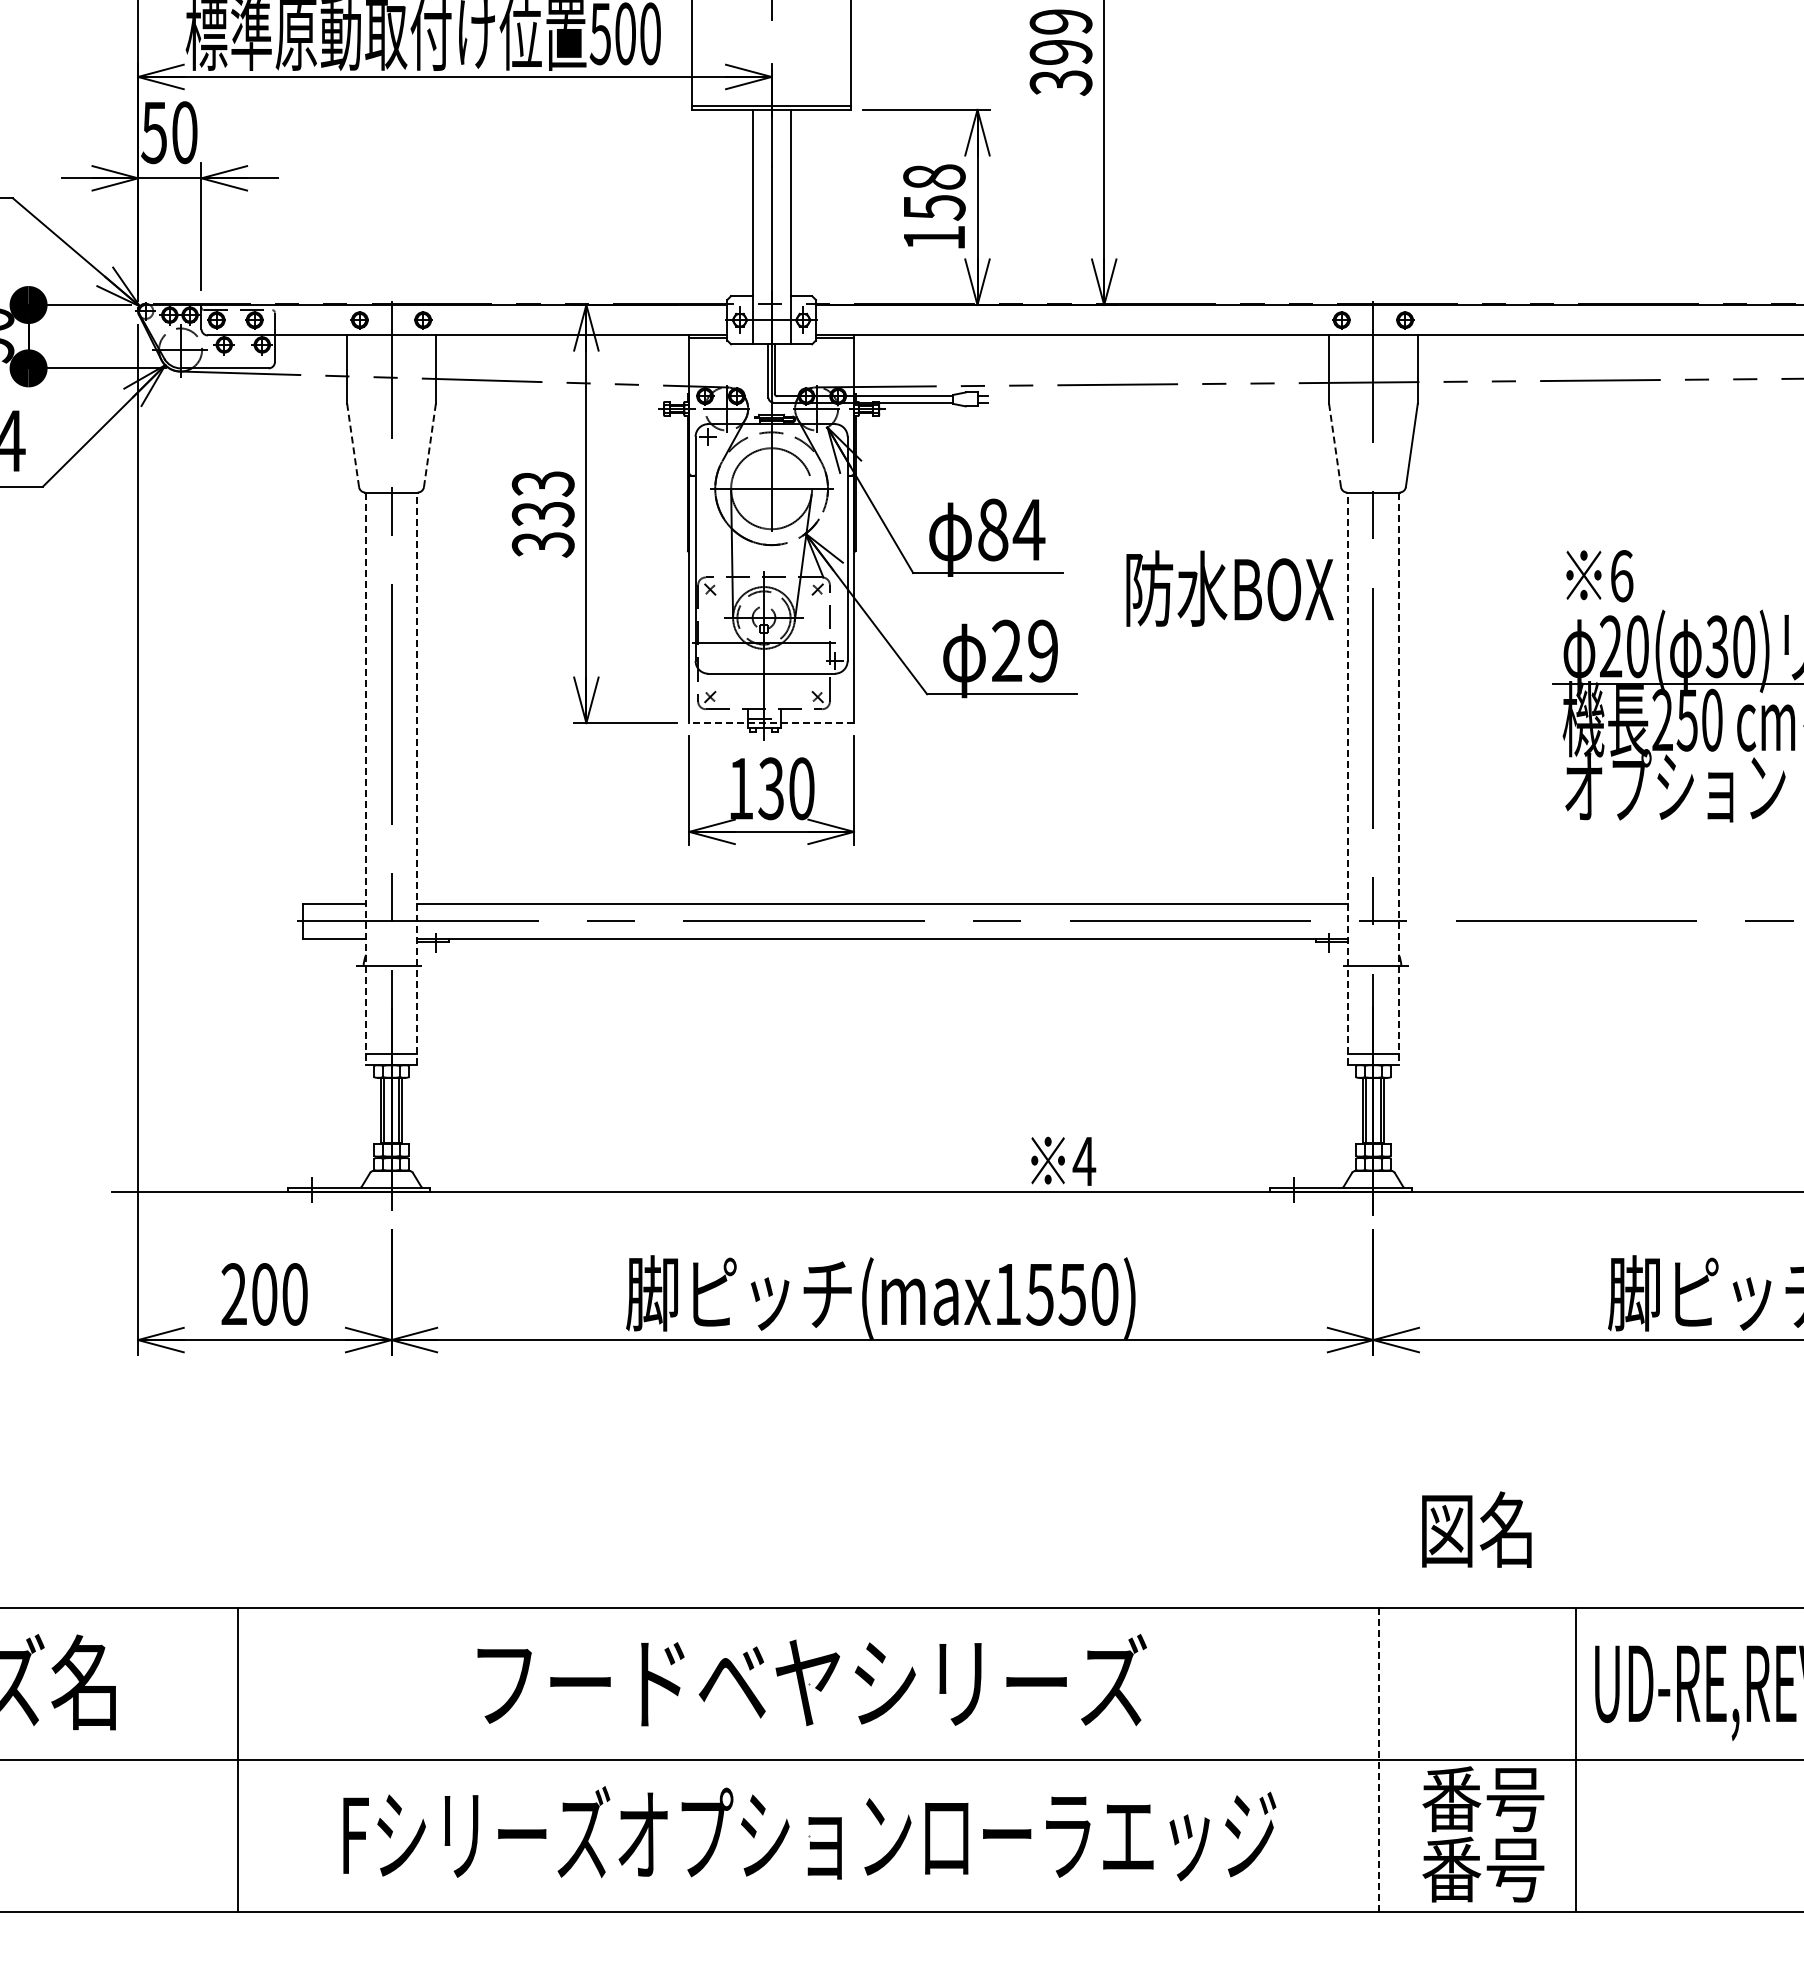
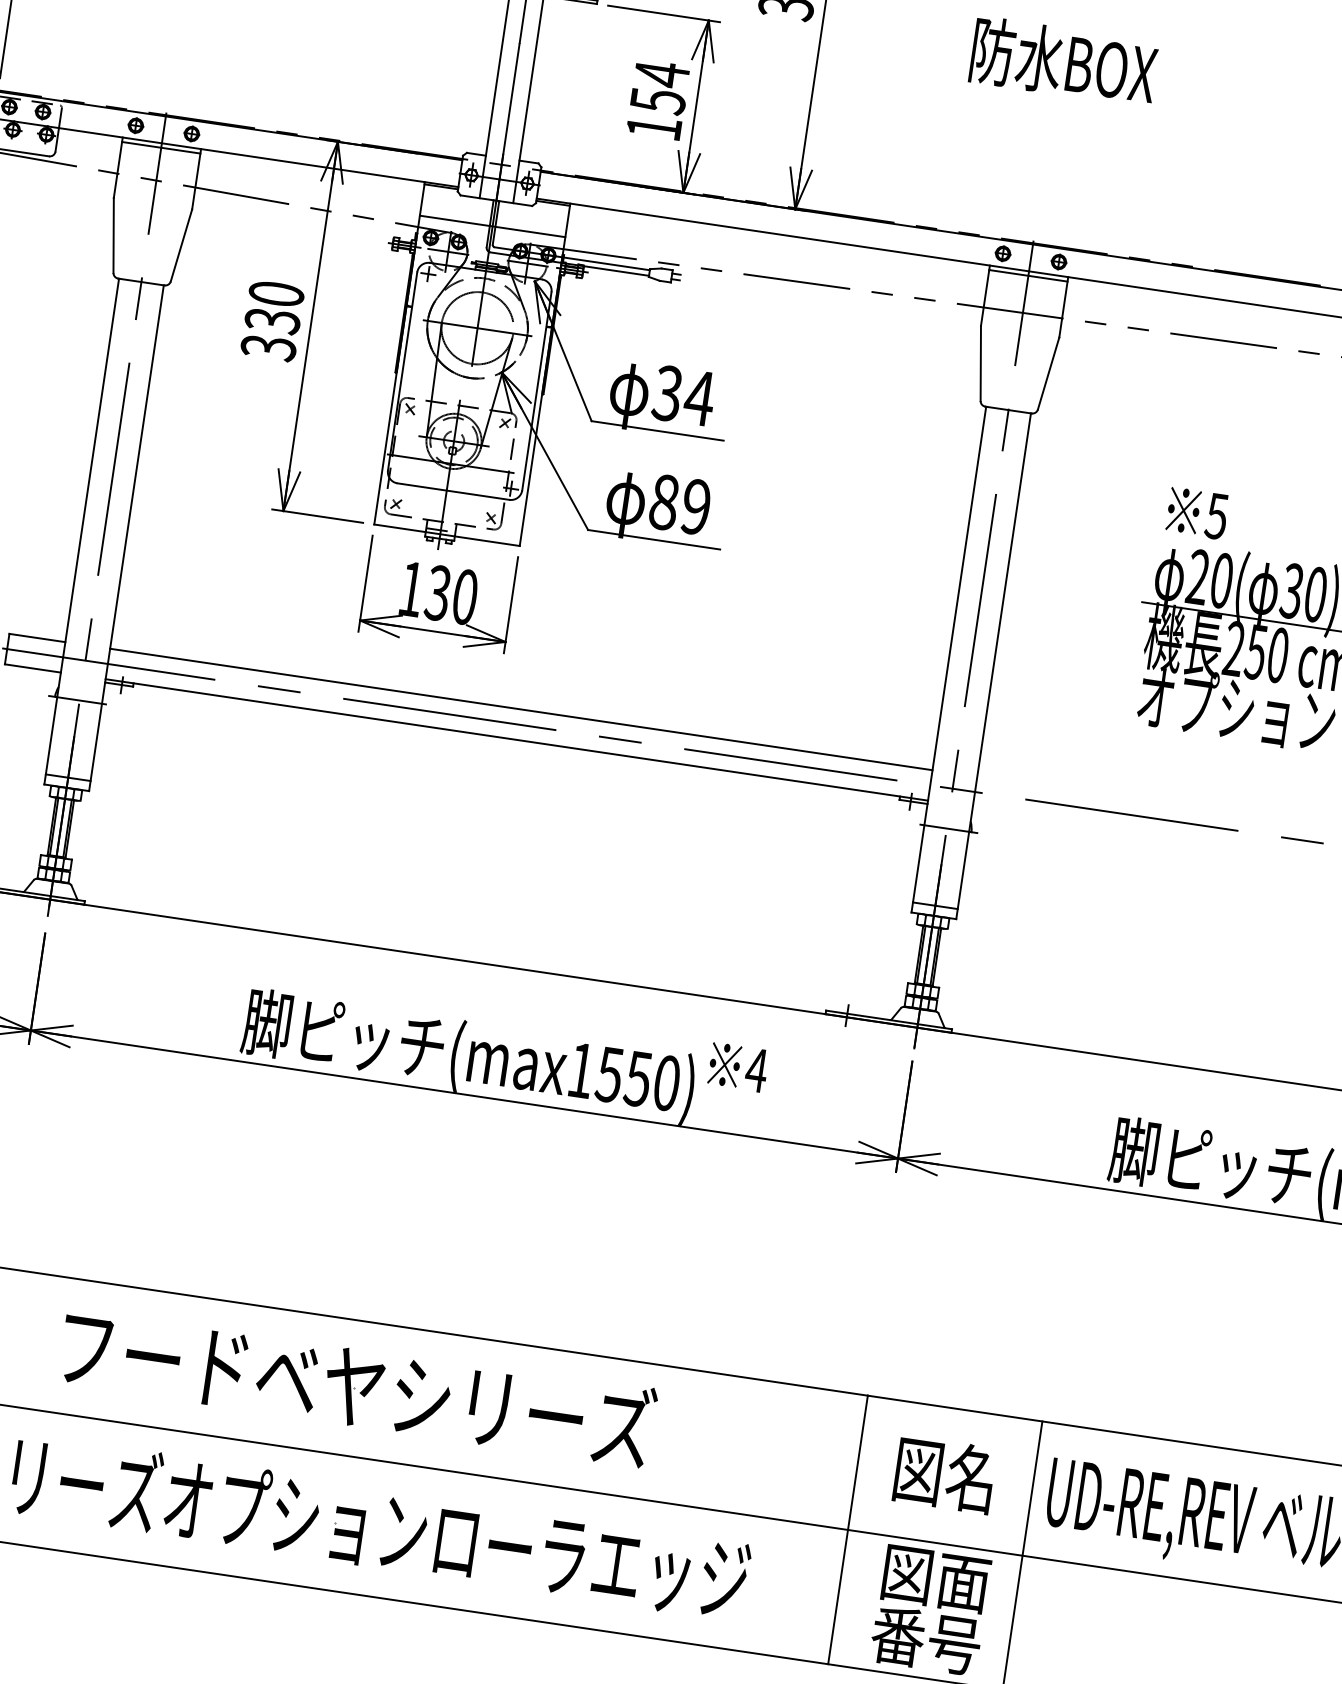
text: (934, 177) -> (662, 74), 158 -> 154
line: (391, 340) -> (161, 147), added
line: (1373, 340) -> (1028, 275), added
line: (771, 373) -> (492, 226), added
line: (353, 445) -> (113, 235), dashed -> solid
line: (430, 445) -> (181, 245), dashed -> solid
line: (1334, 445) -> (980, 363), dashed -> solid
text: (542, 484) -> (275, 294), 333 -> 330
text: (992, 529) -> (667, 393), 84 -> 34
text: (1621, 576) -> (1216, 516), 6 -> 5
text: (1229, 588) -> (1063, 61), moved
text: (1007, 650) -> (664, 501), 29 -> 89
line: (771, 723) -> (446, 535), dashed -> solid
line: (416, 778) -> (126, 537), dashed -> solid
line: (1348, 778) -> (949, 659), dashed -> solid
line: (366, 779) -> (81, 532), dashed -> solid
line: (1398, 779) -> (993, 666), dashed -> solid
text: (1063, 1160) -> (738, 1066), moved
text: (1476, 1529) -> (944, 1474), moved
line: (1378, 1760) -> (847, 1530), dashed -> solid
text: (1483, 1799) -> (935, 1578), 番号 -> 図面

